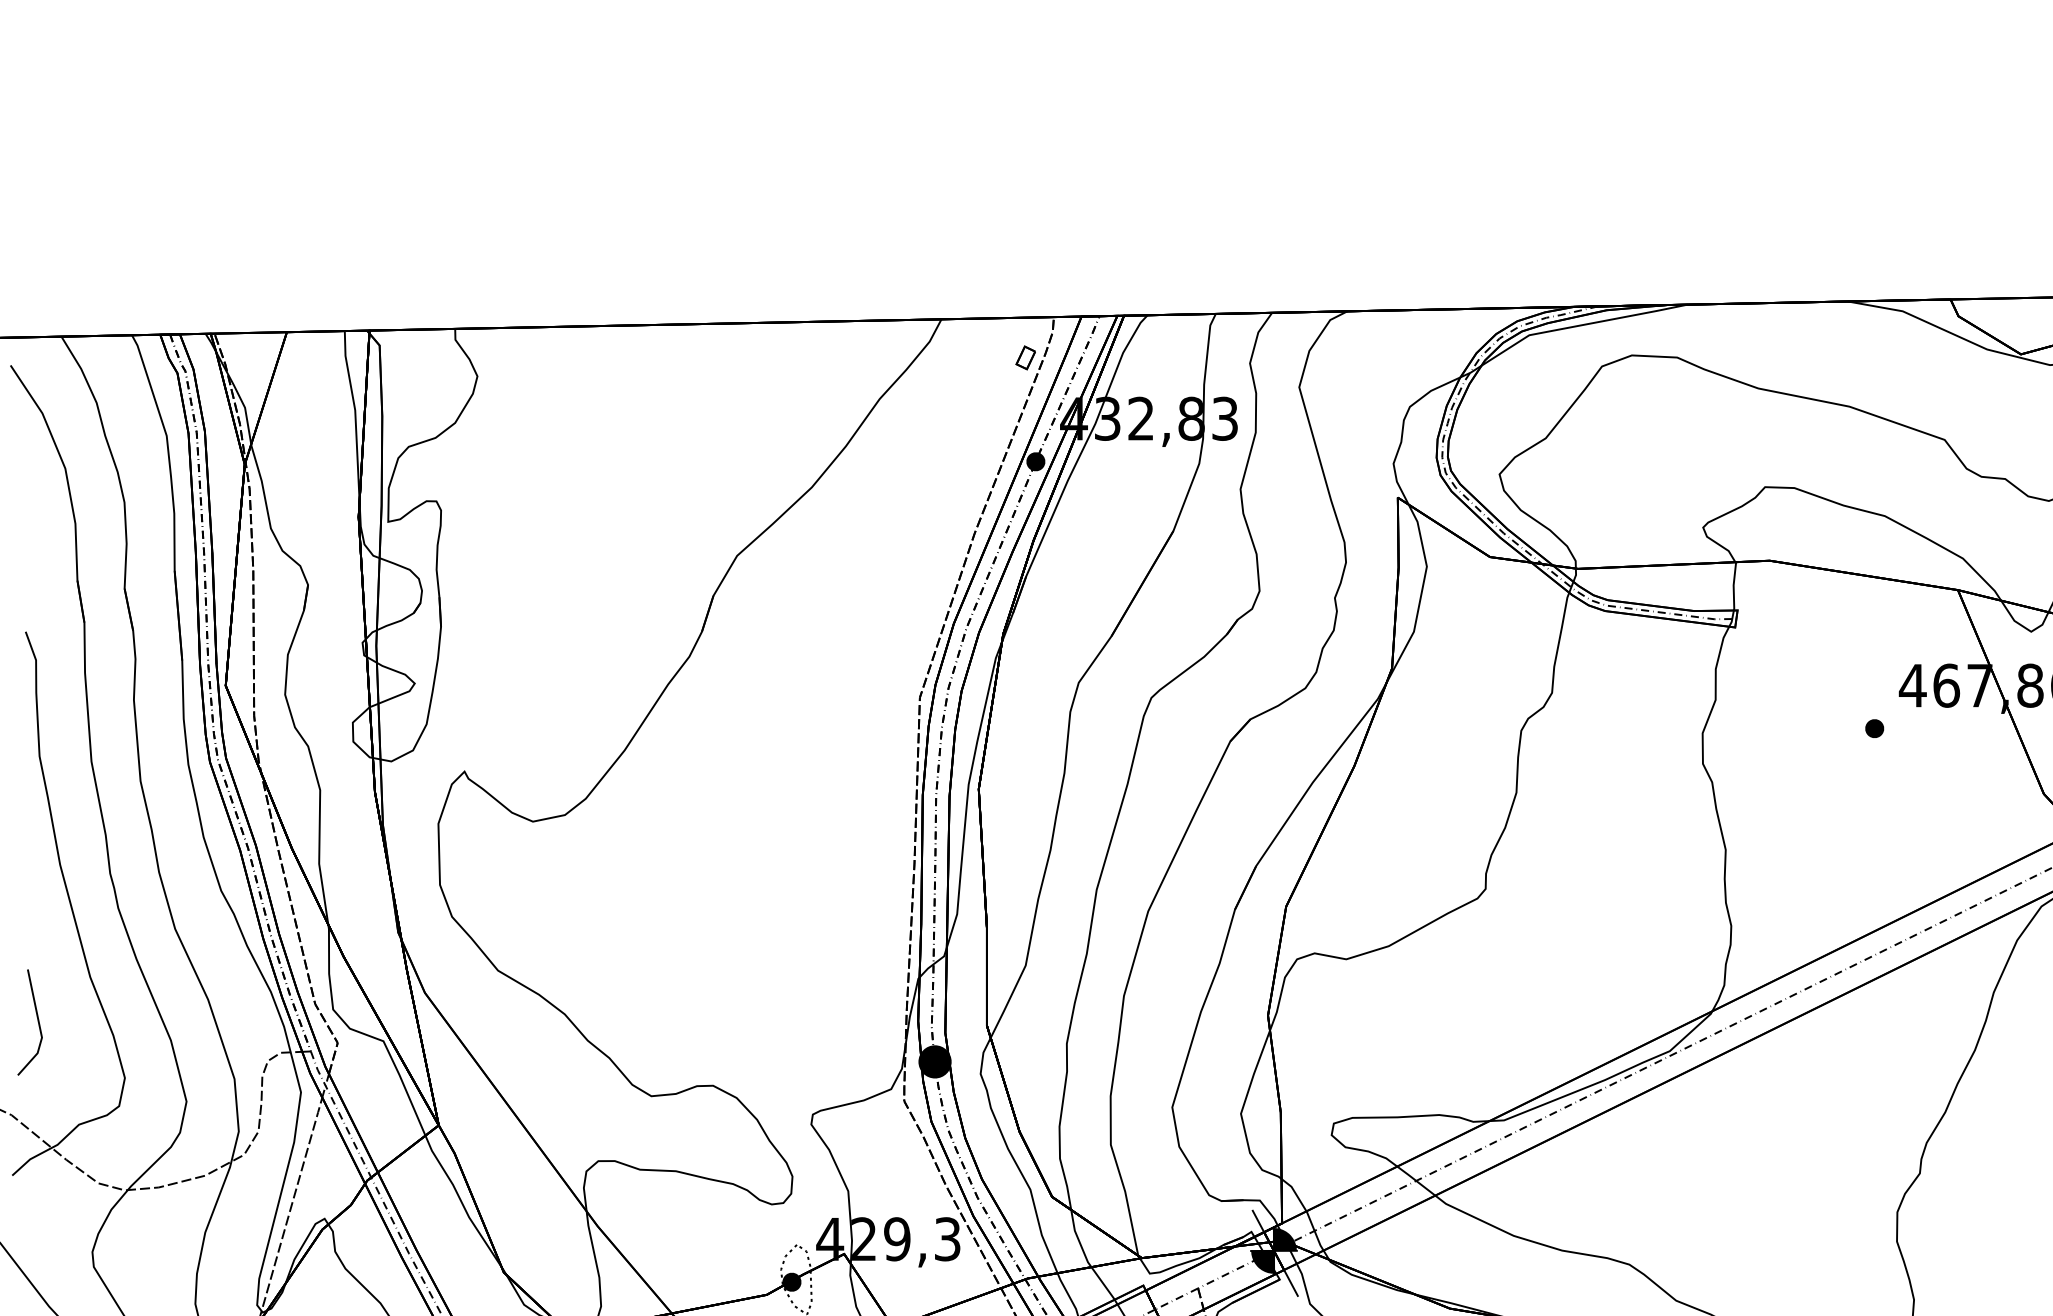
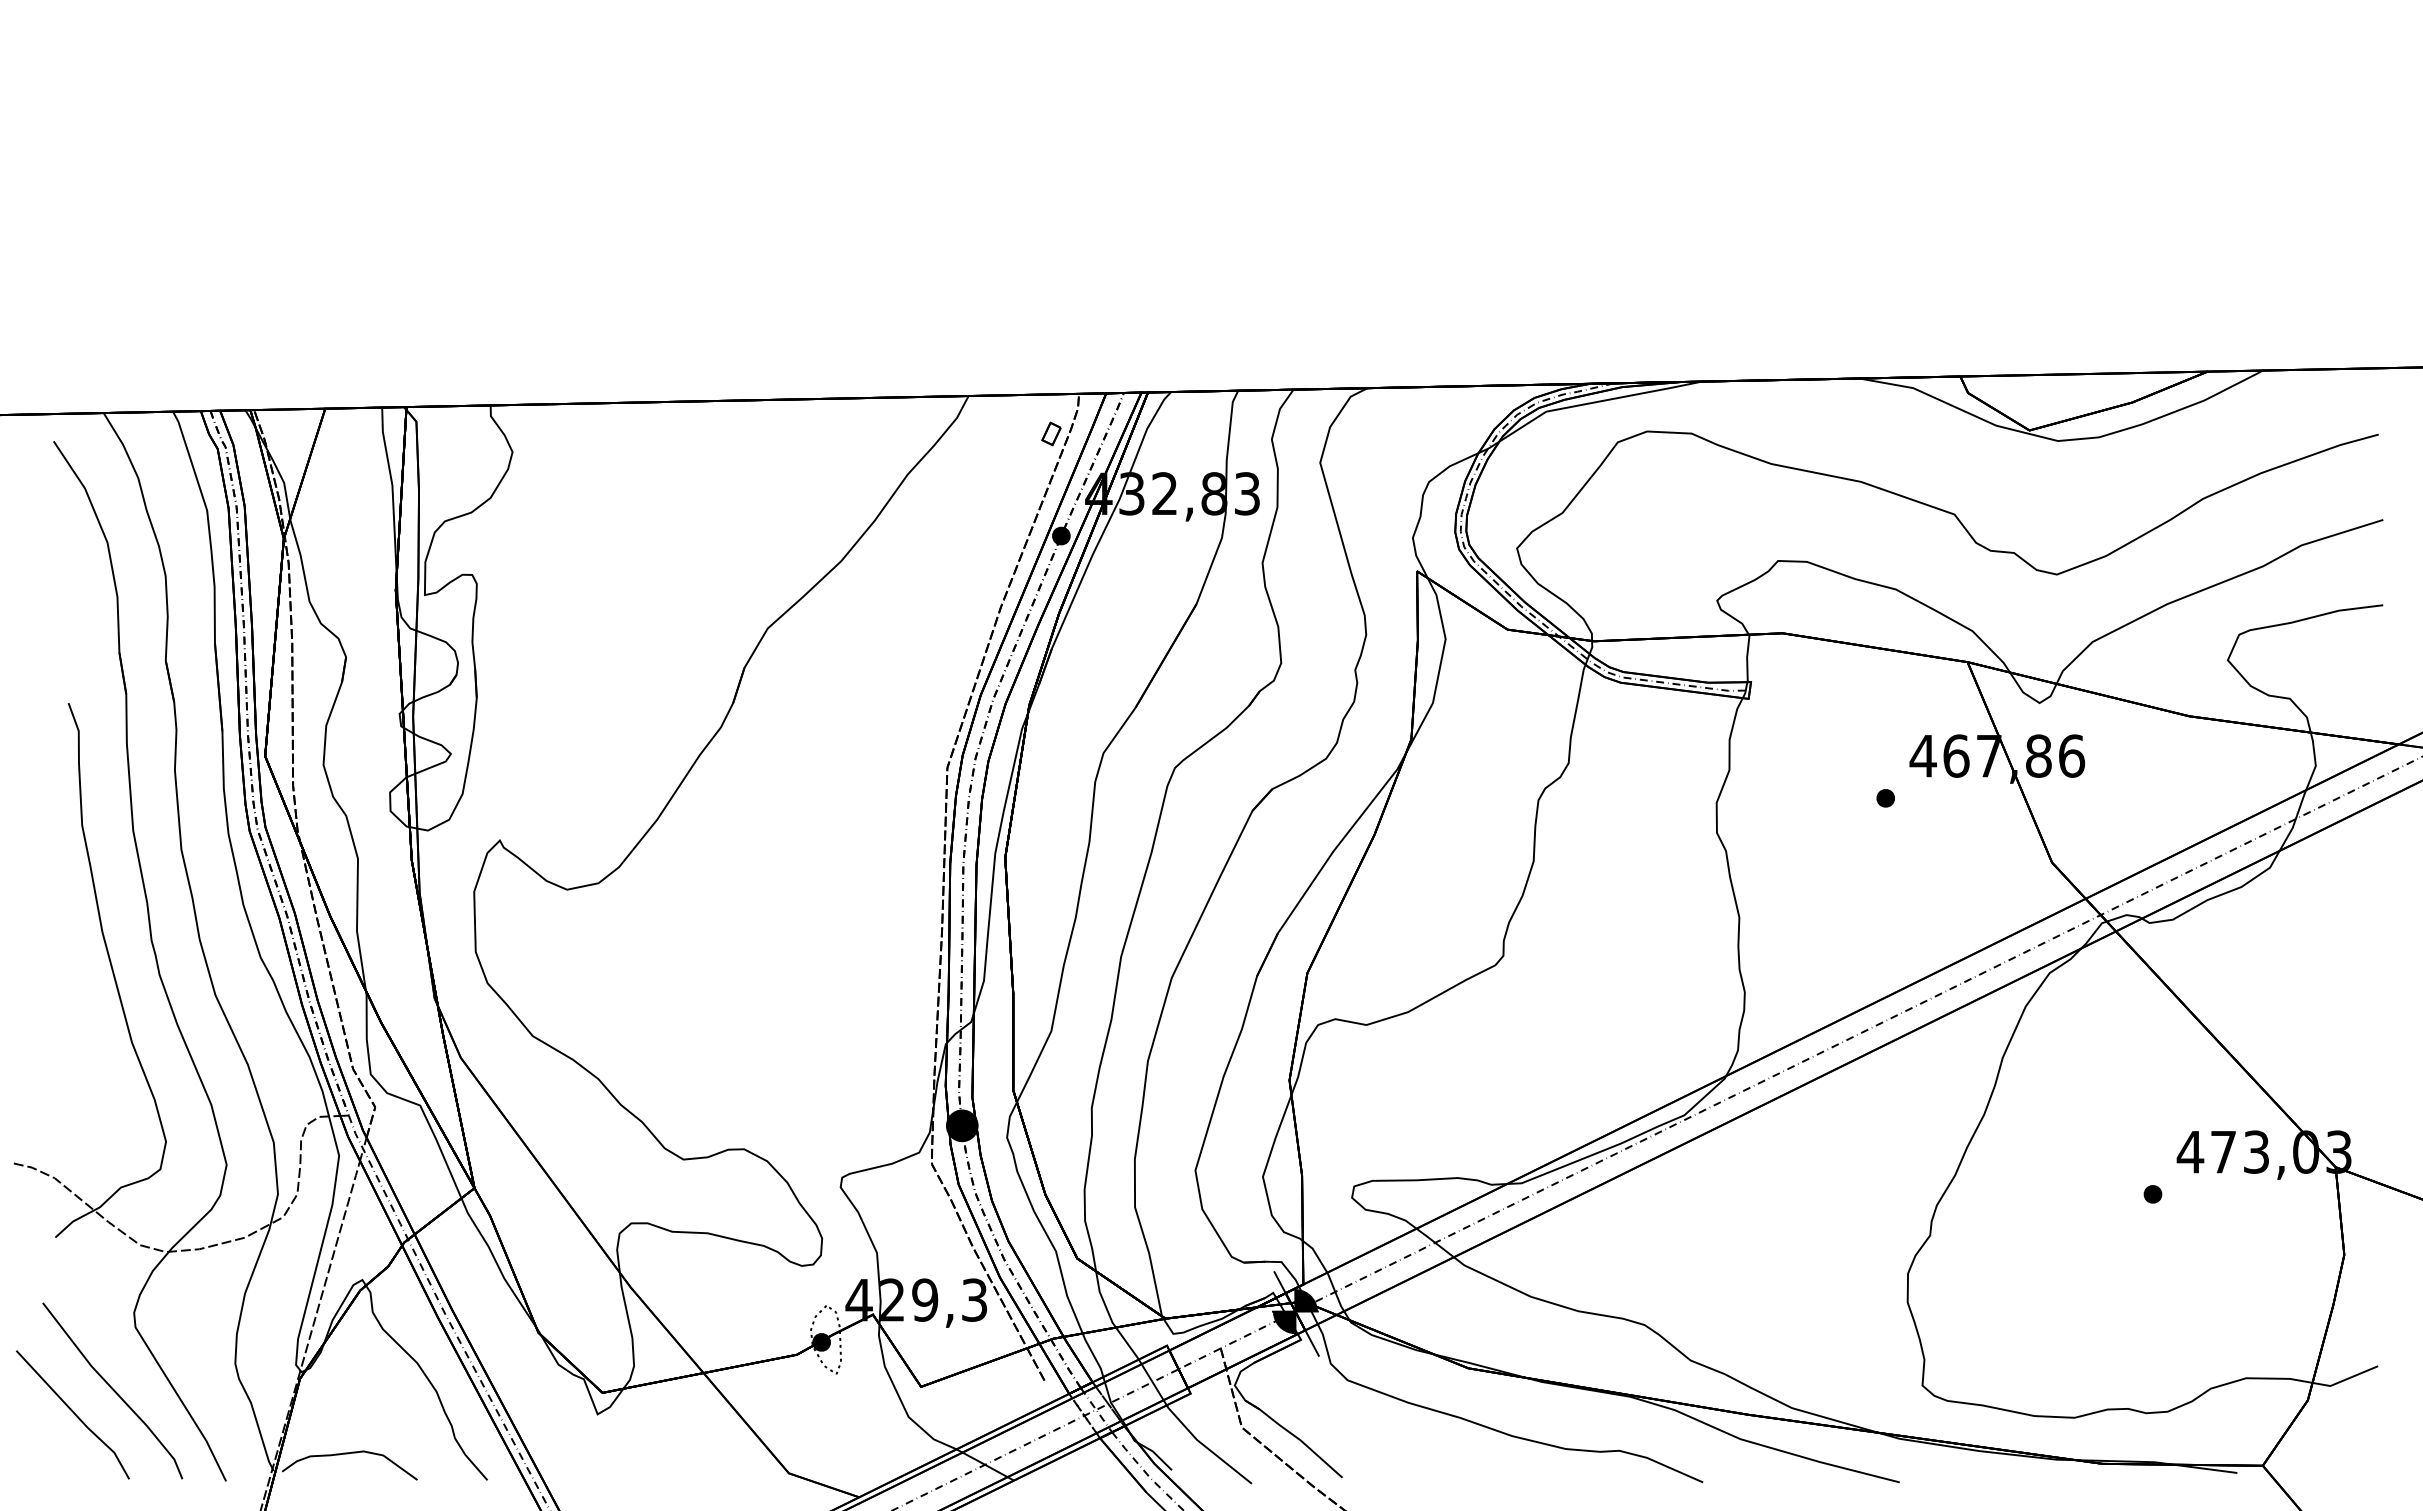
line: (37, 1022) -> (80, 1087), removed

